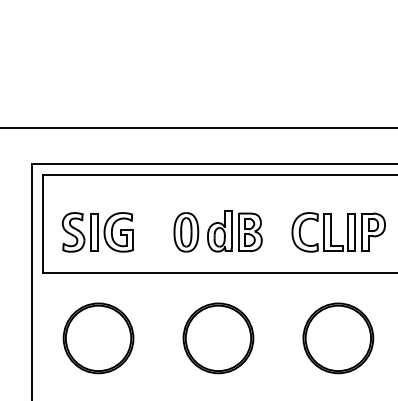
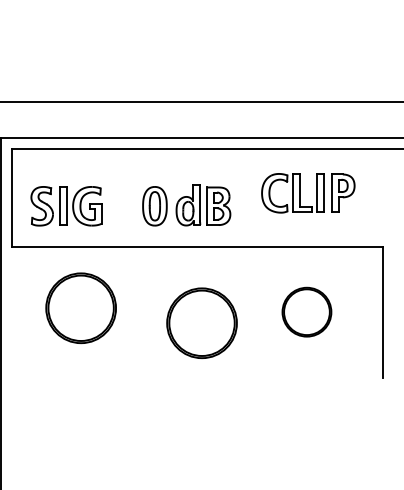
part: (330, 232) -> (300, 193), moved
part: (97, 337) -> (80, 307), moved
part: (217, 337) -> (201, 322), moved
part: (337, 337) -> (306, 311), size x0.7

